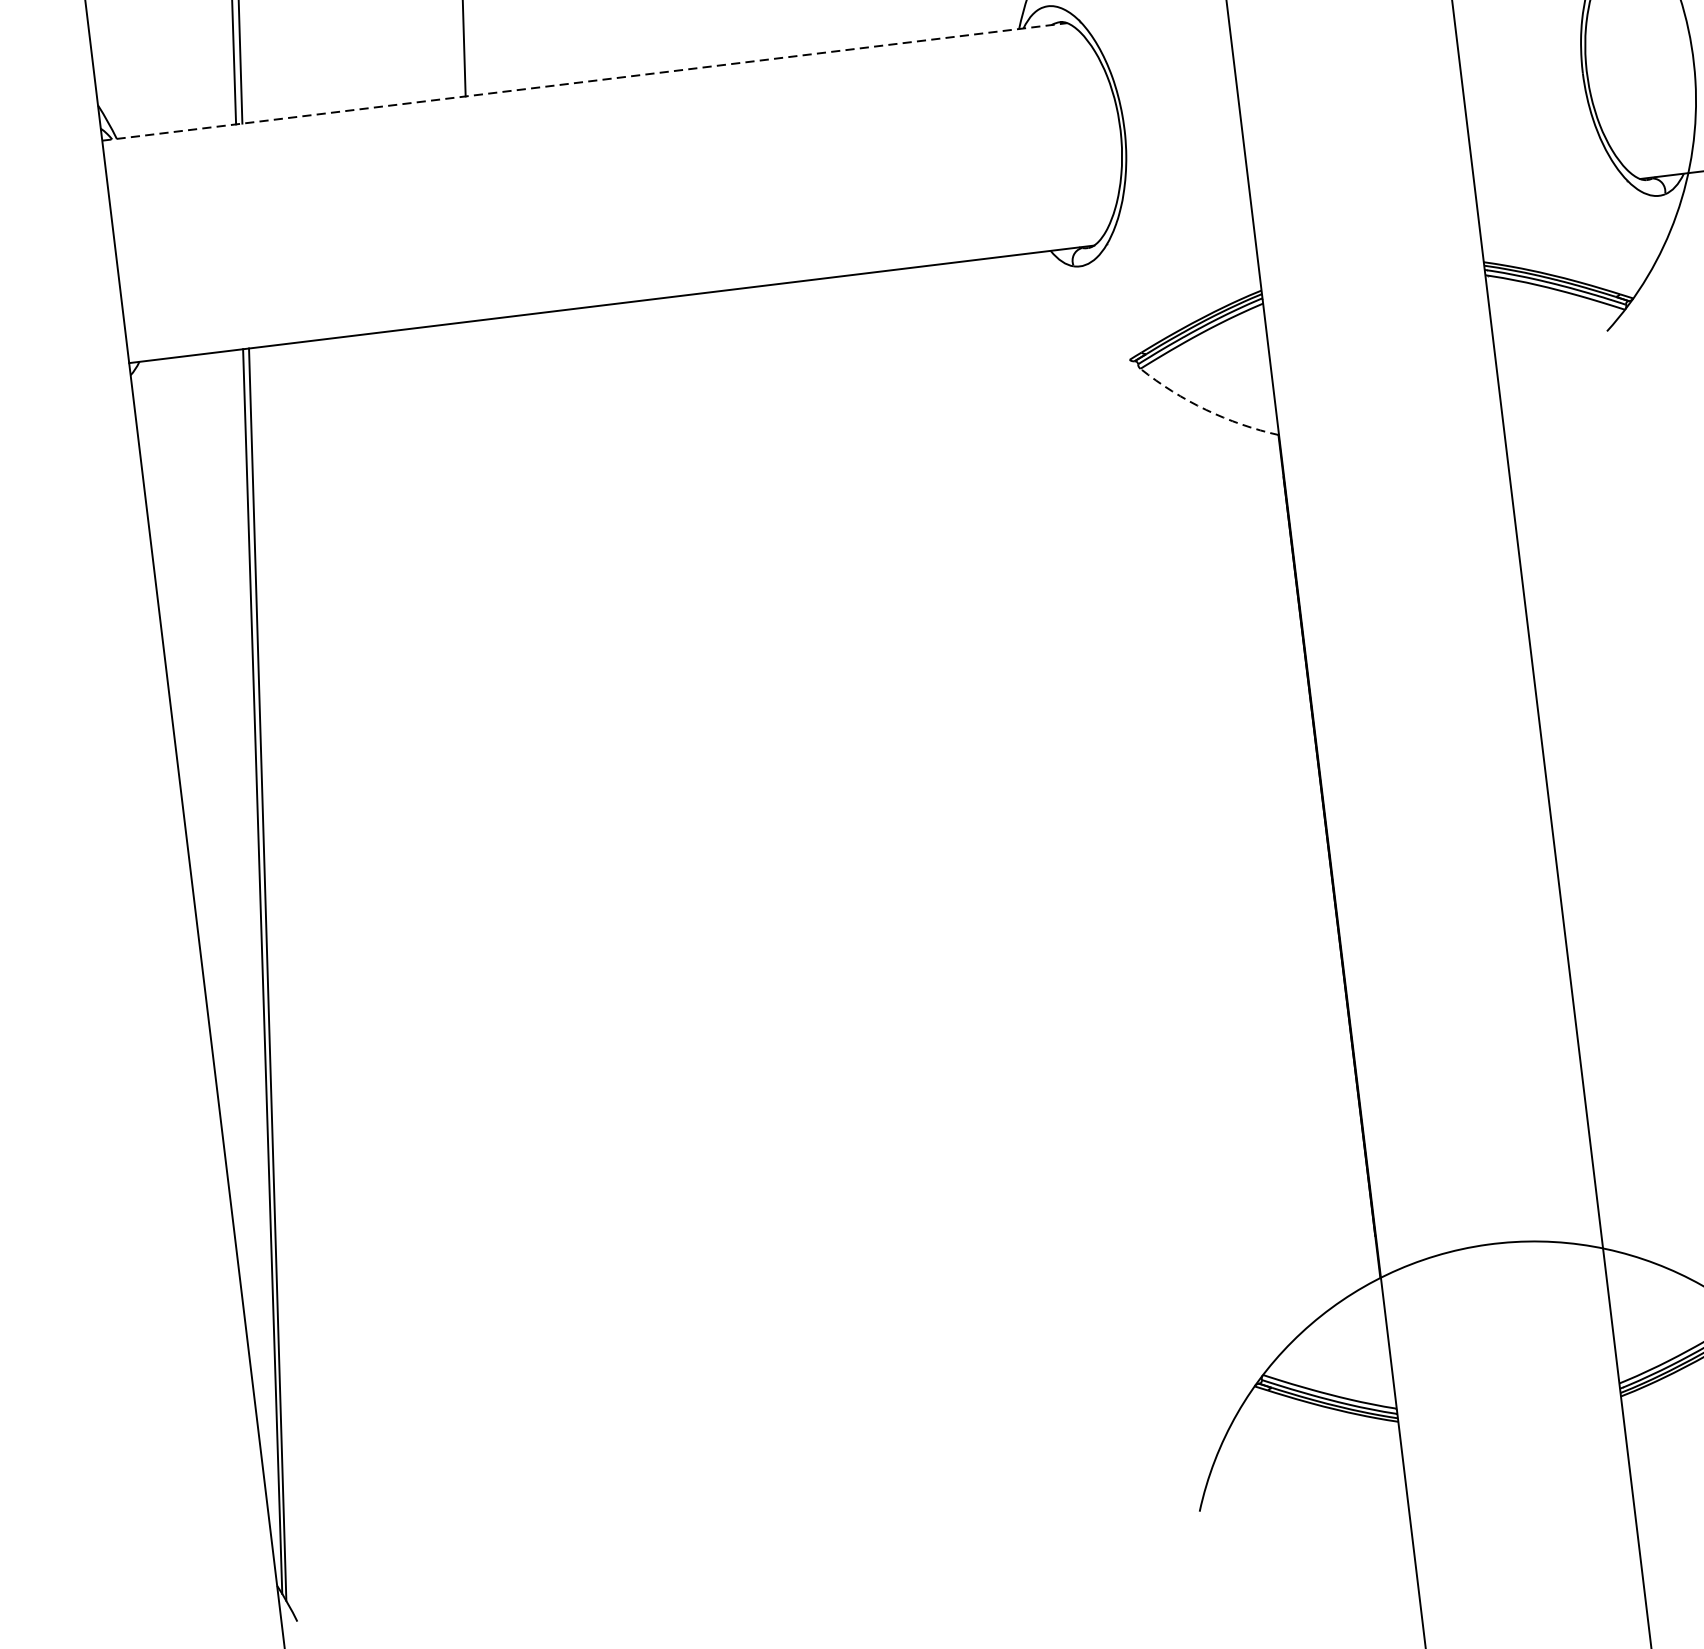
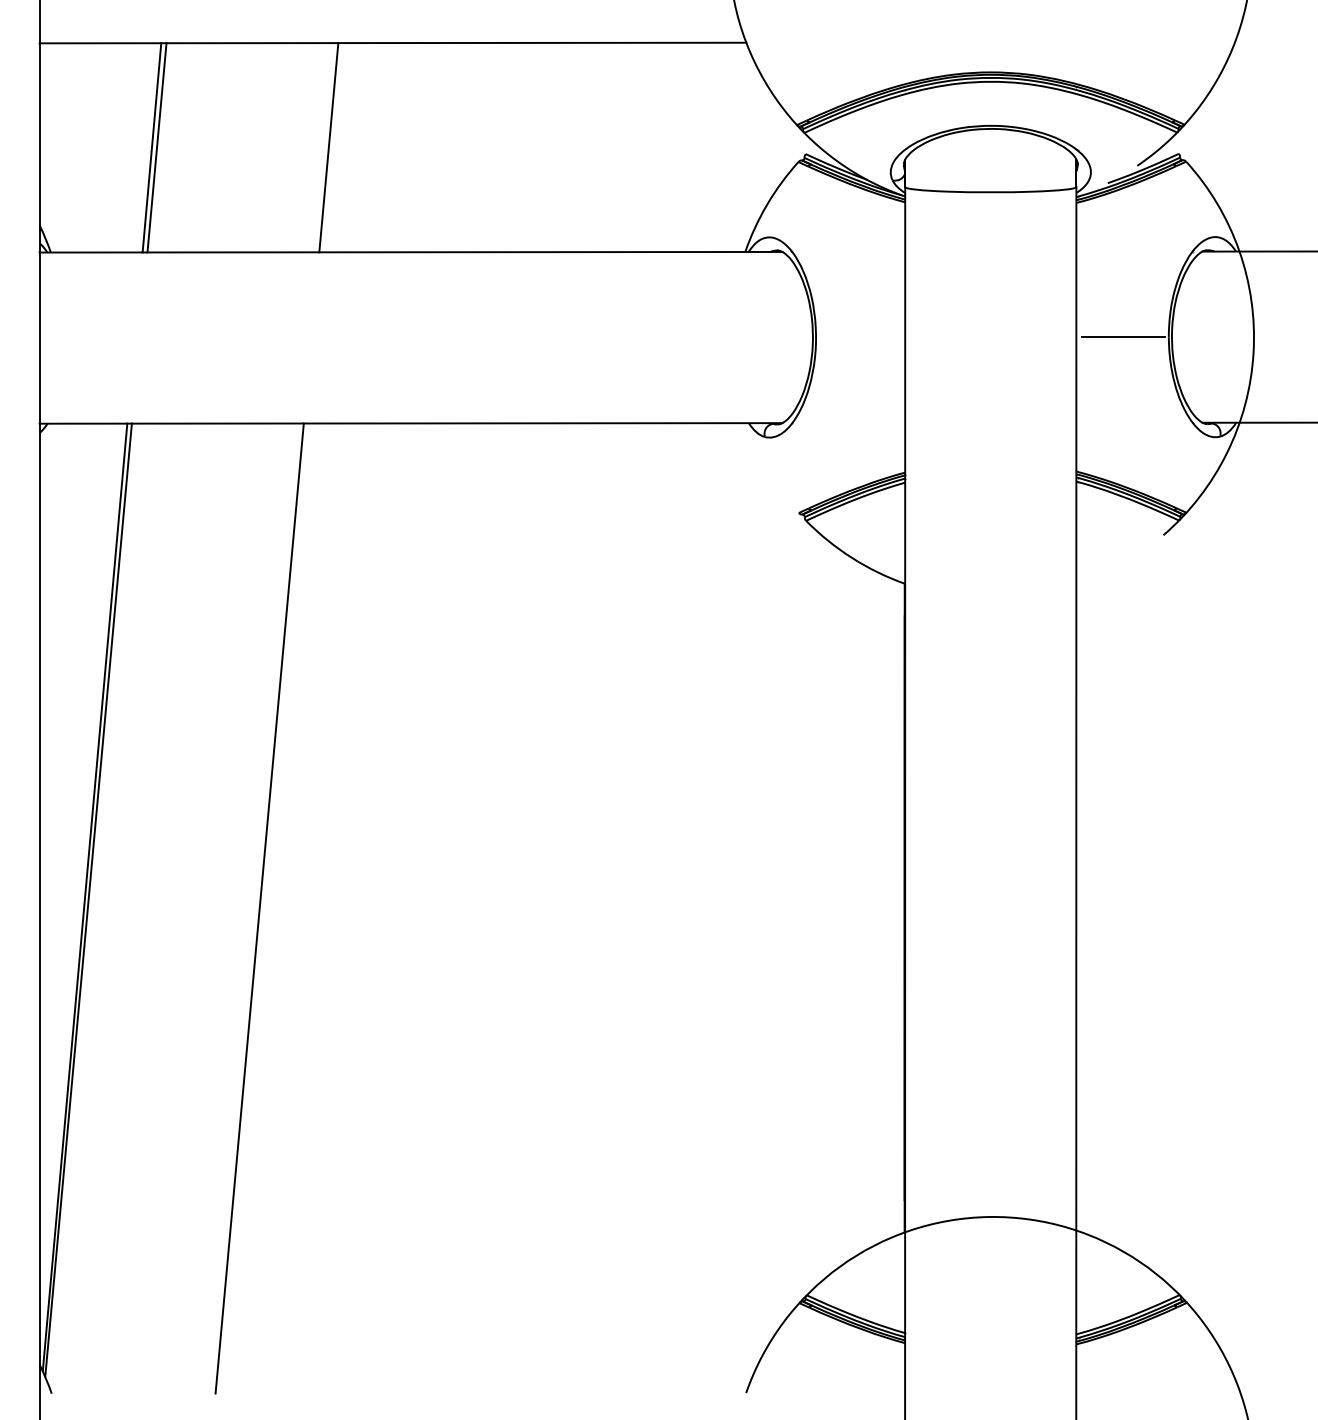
line: (1522, 80) -> (1122, 337), added
line: (585, 82) -> (411, 252), dashed -> solid
arc: (1206, 410) -> (852, 558), dashed -> solid
line: (491, 958) -> (259, 908), added

